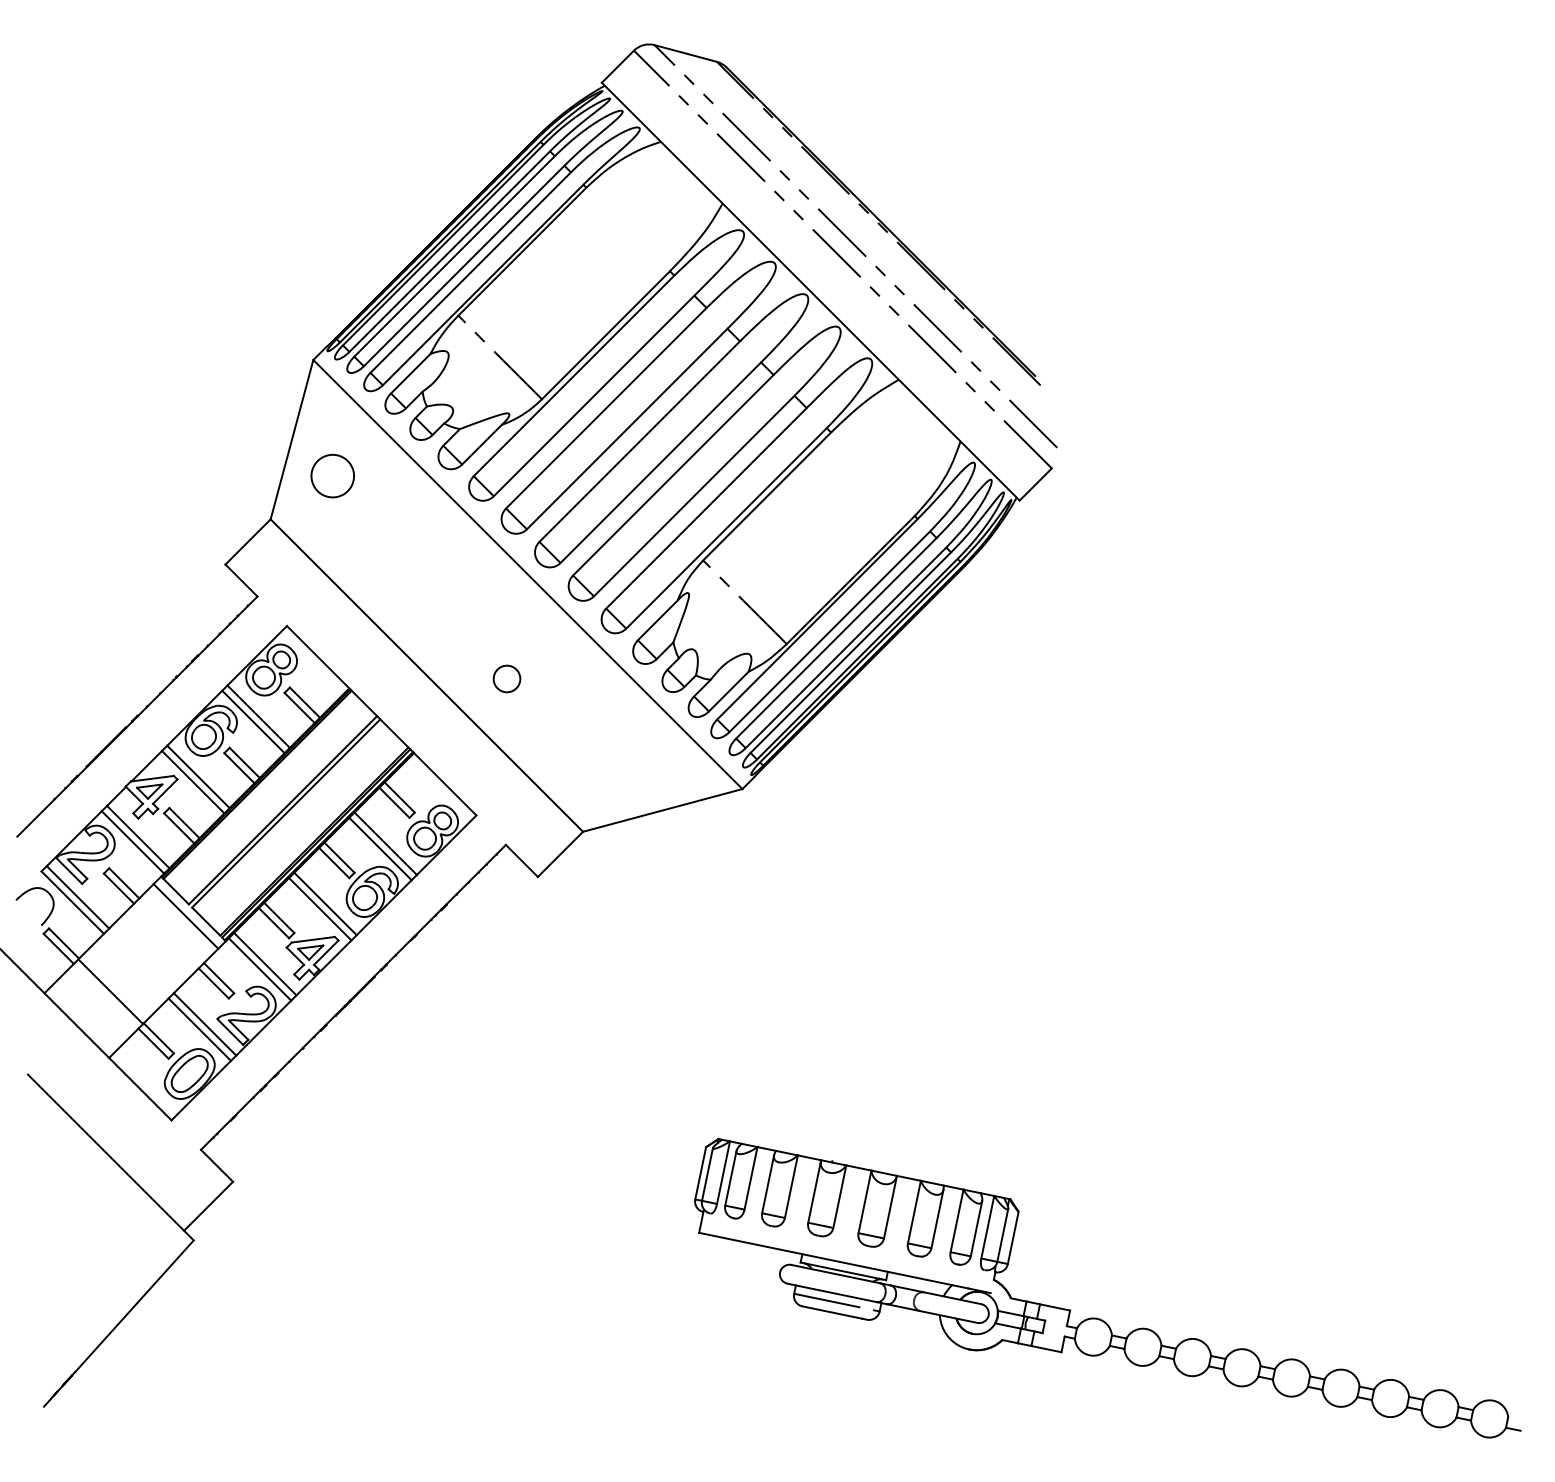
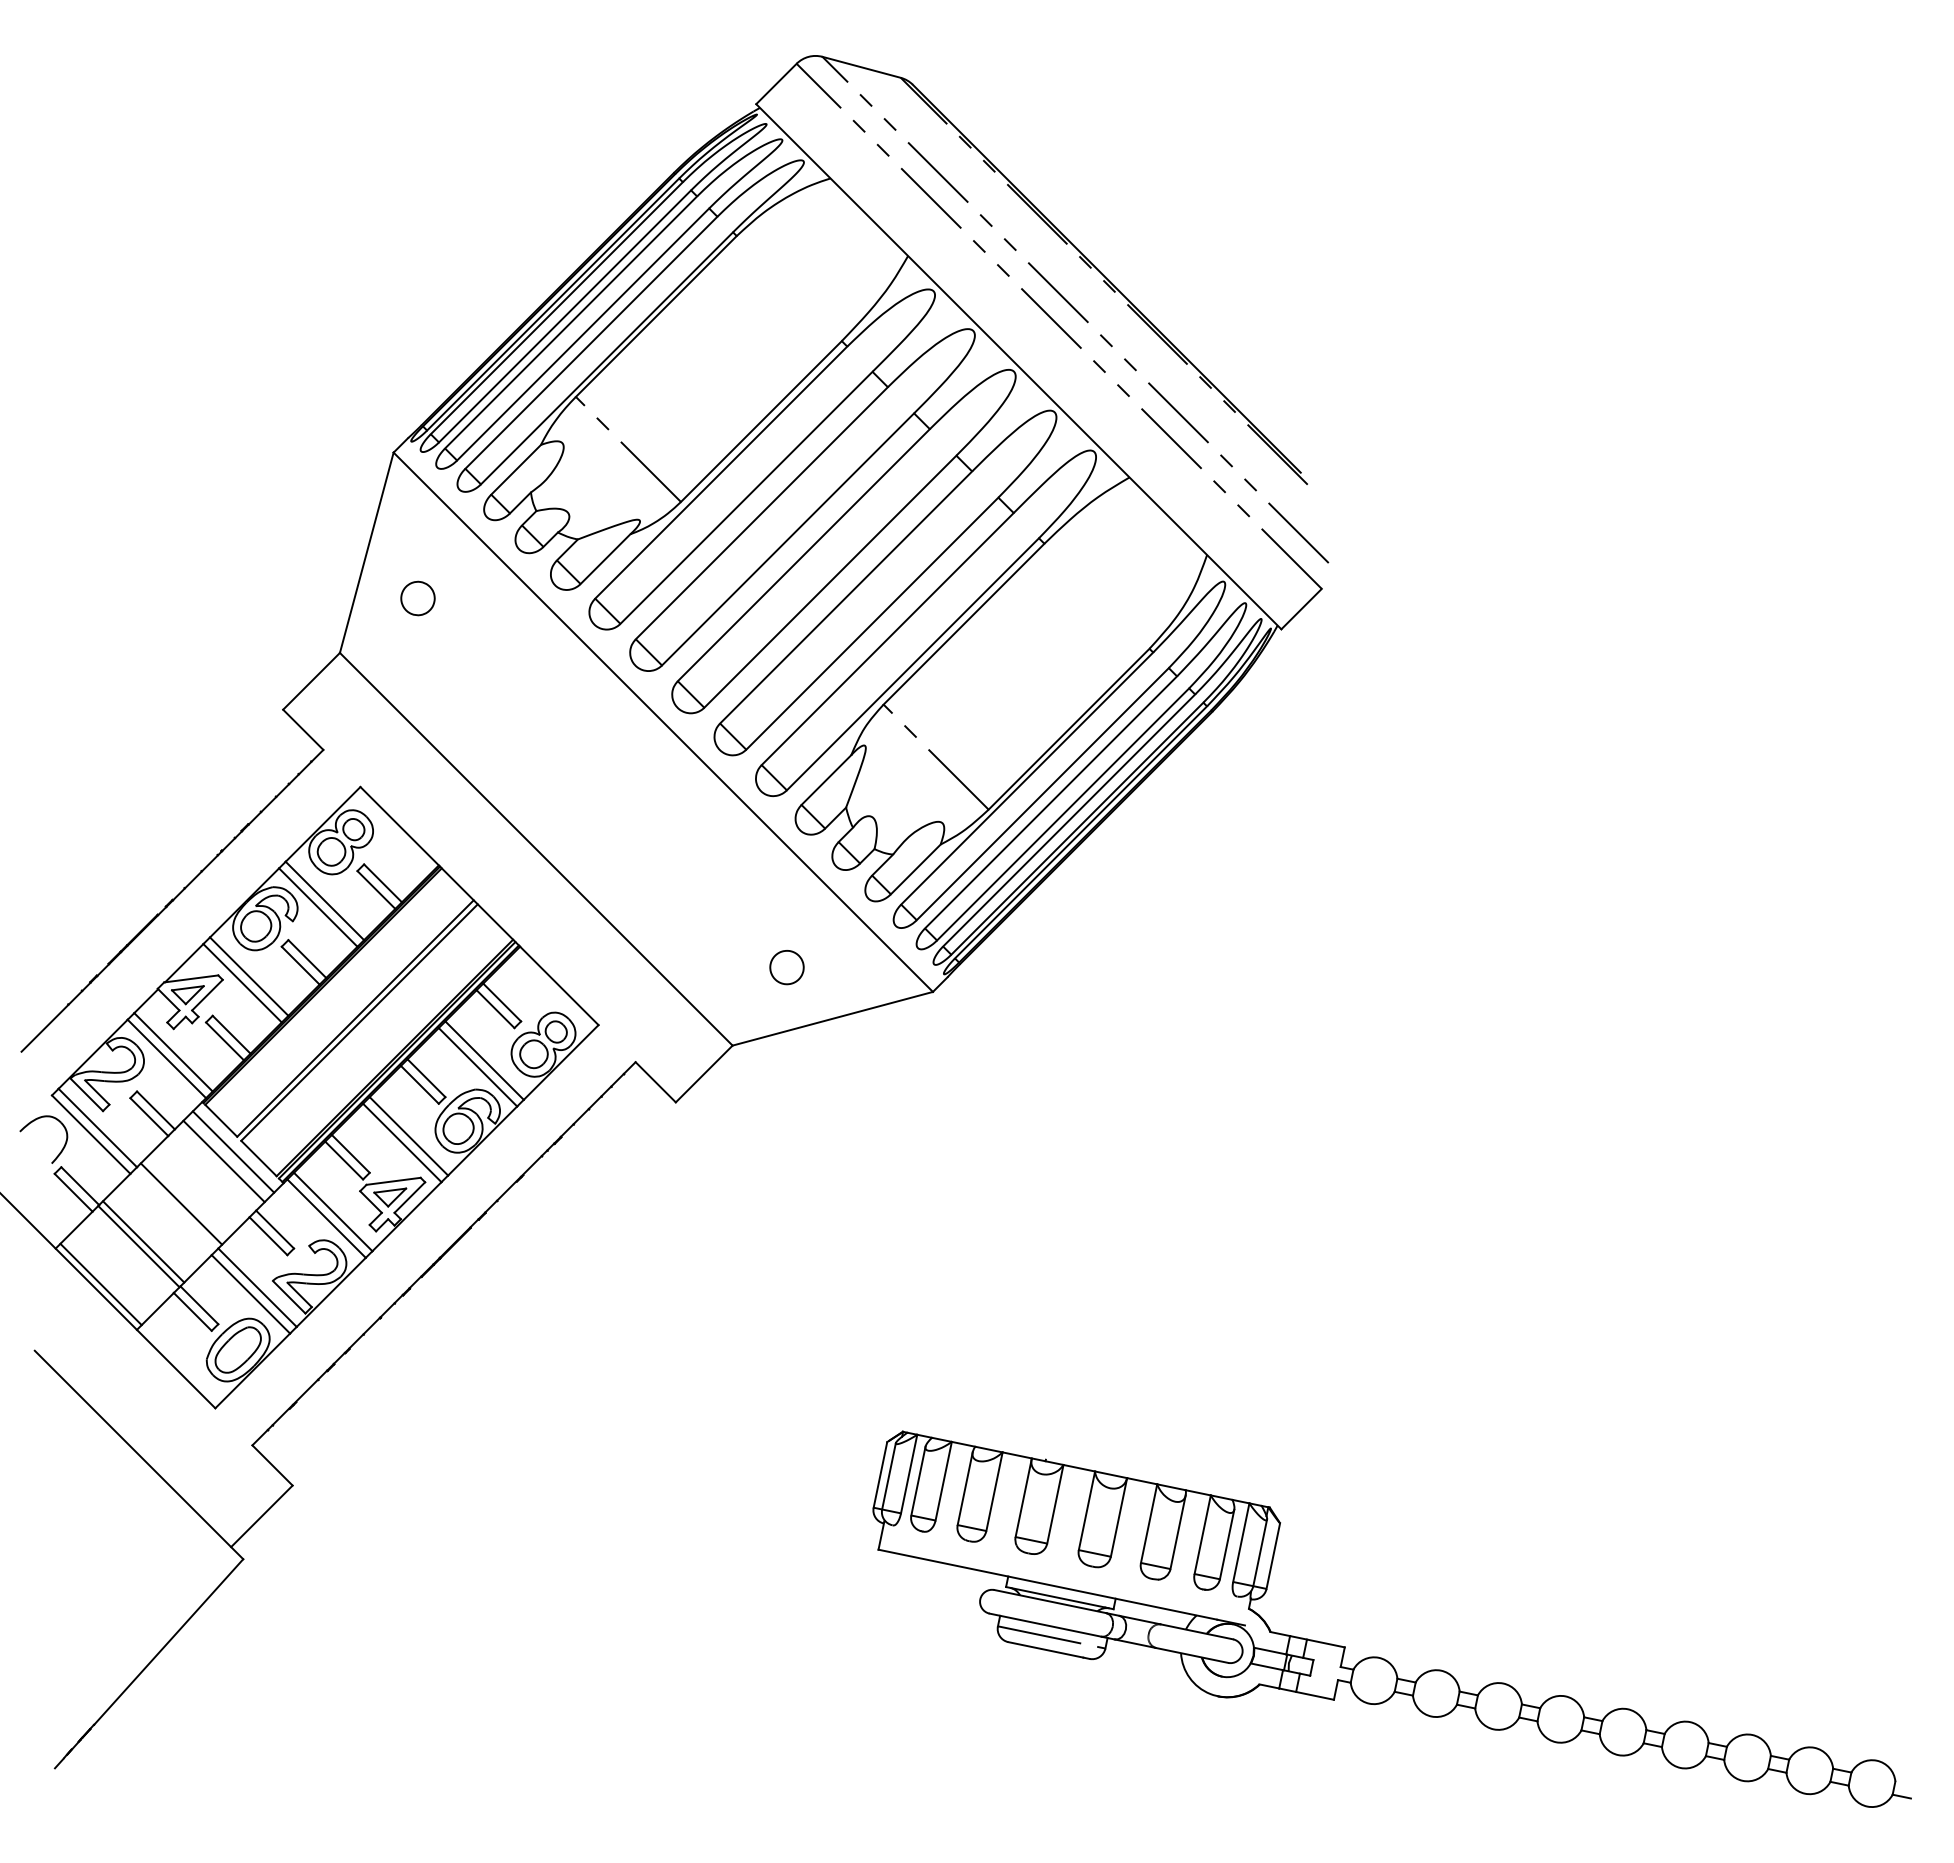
part: (332, 476) -> (417, 598), size x0.62
part: (506, 678) -> (786, 967), moved
line: (178, 923) -> (223, 1161), added
line: (144, 957) -> (181, 1203), added
line: (114, 987) -> (143, 1241), added
line: (80, 1021) -> (100, 1284), added

